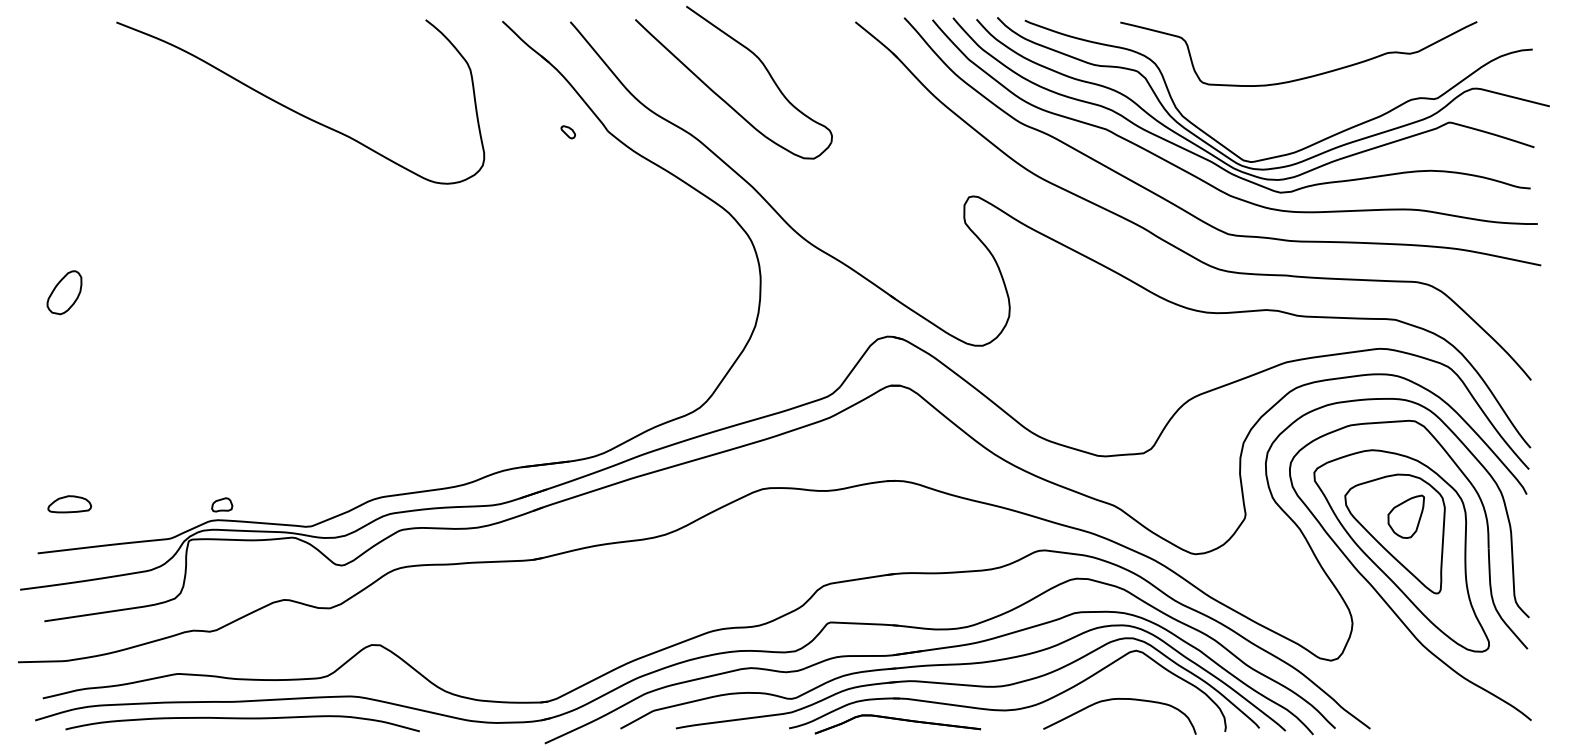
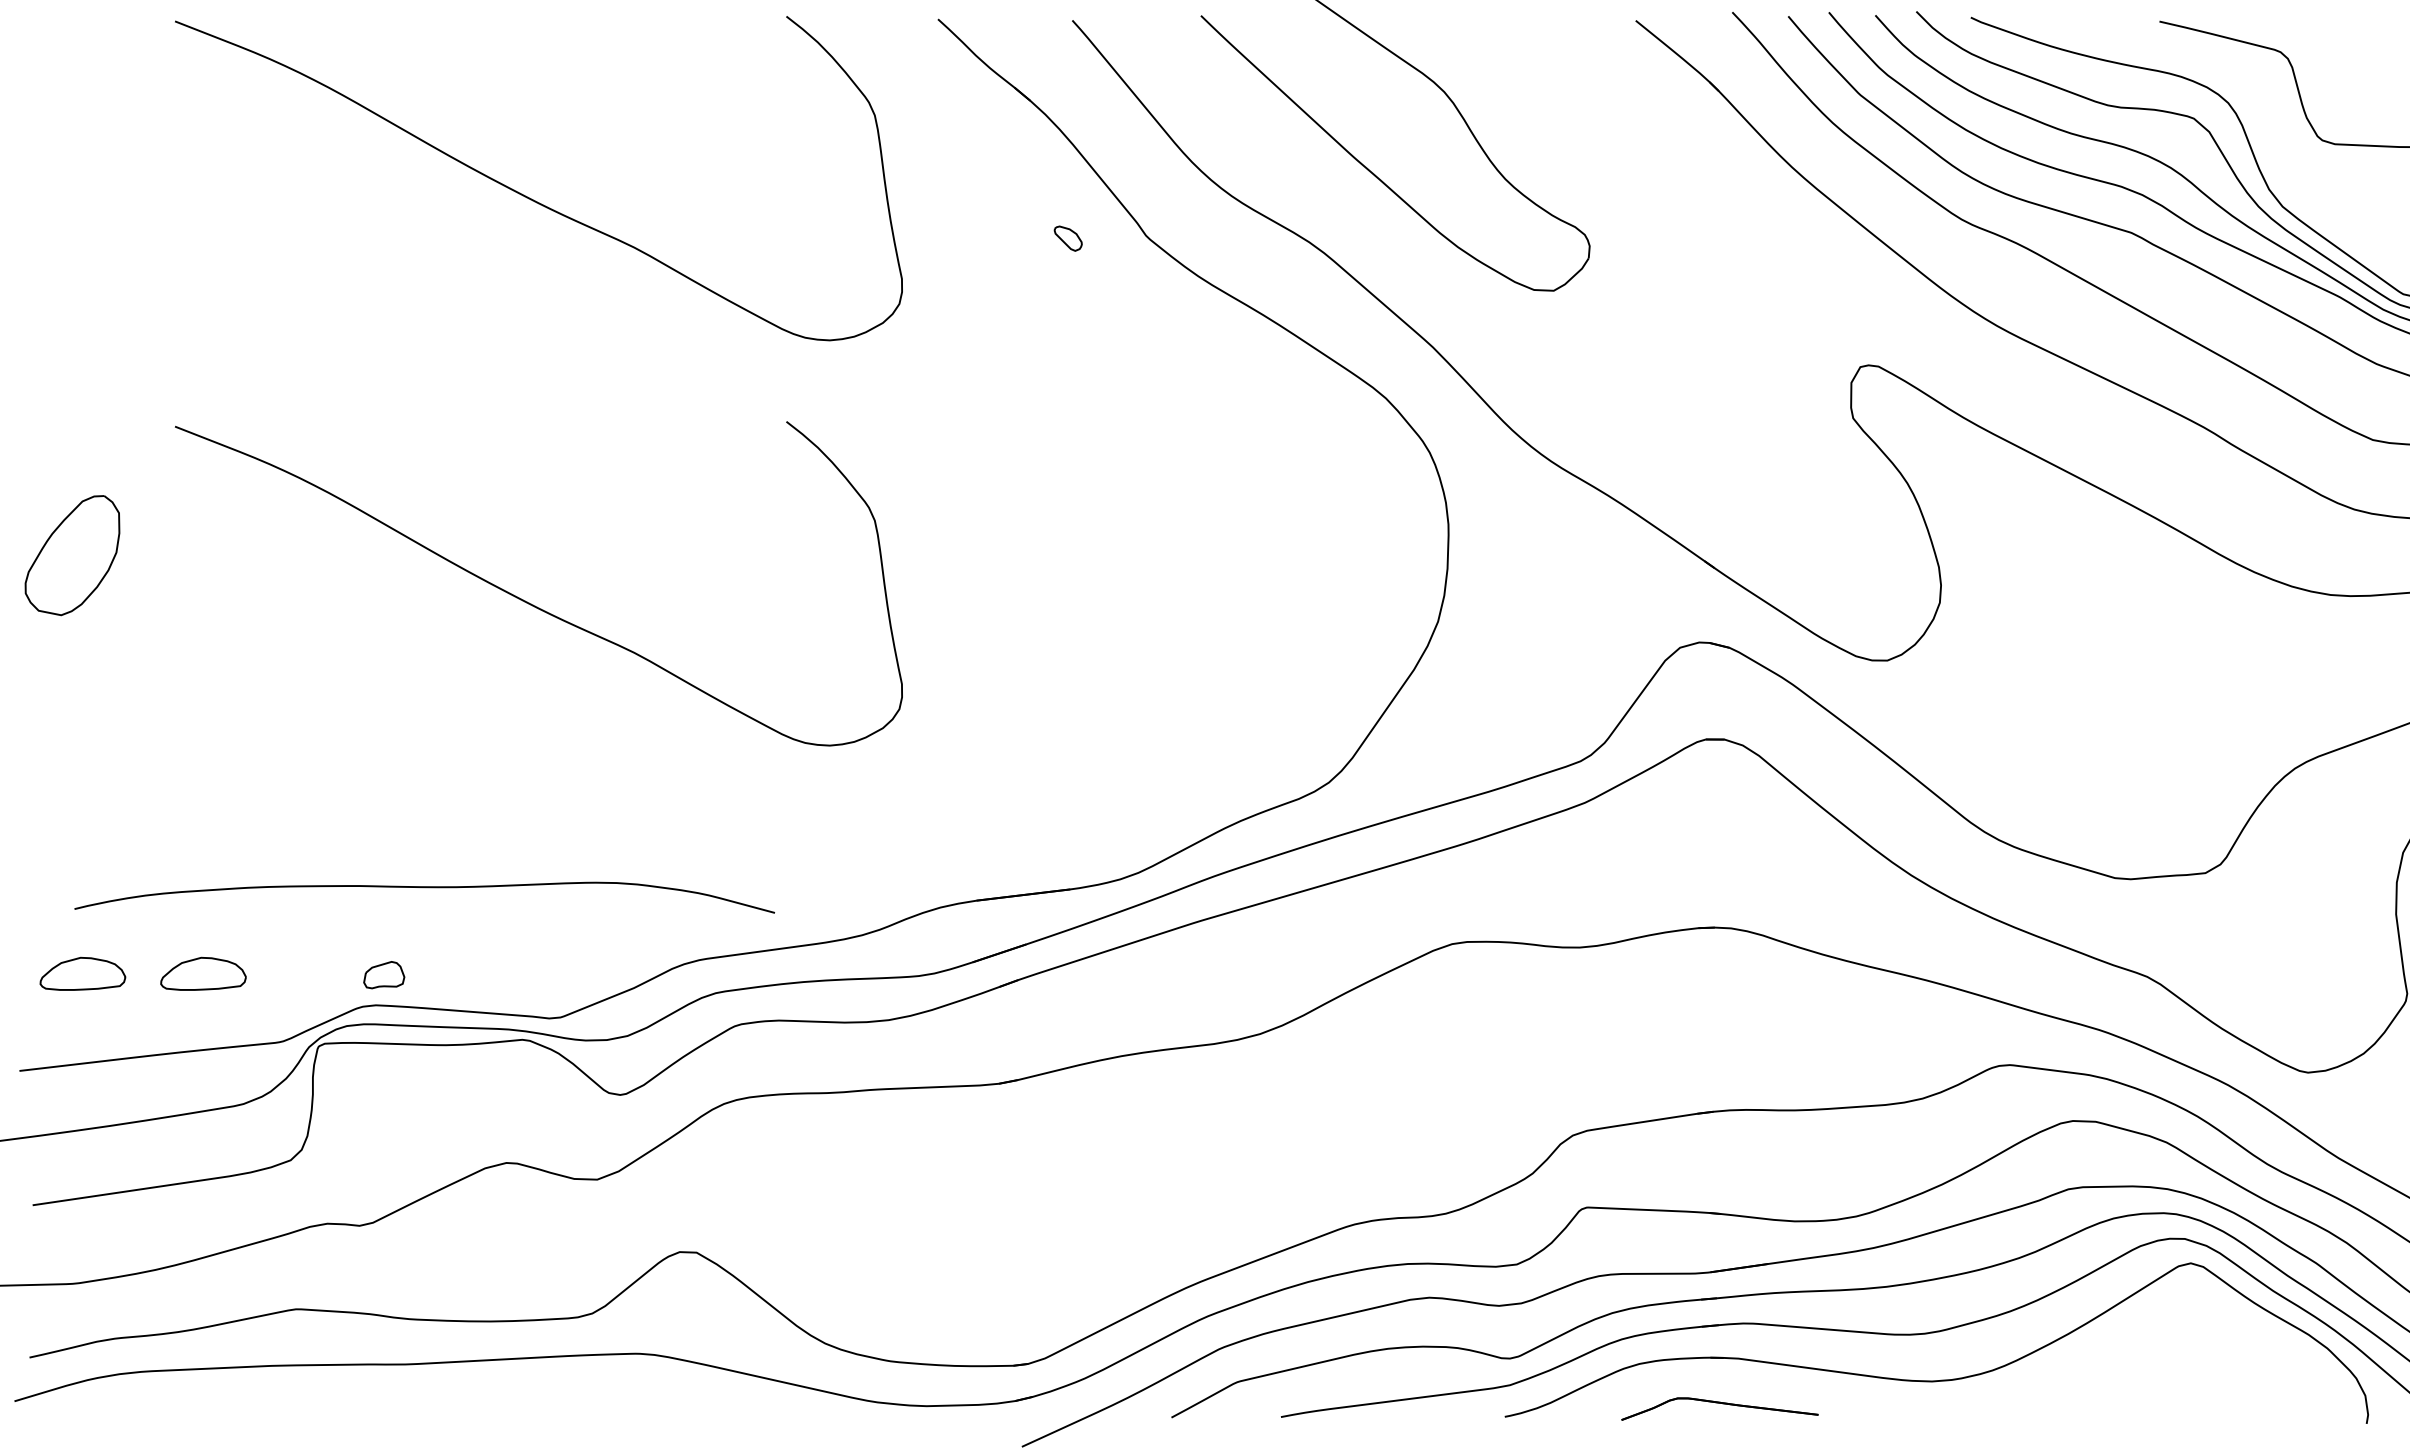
part: (64, 292) -> (72, 555), size x1.4
curve: (295, 315) -> (529, 600), added
part: (130, 504) -> (202, 974), added
curve: (1119, 699) -> (2157, 1359), removed
curve: (242, 719) -> (424, 889), moved
part: (897, 724) -> (1719, 1409), size x0.6

